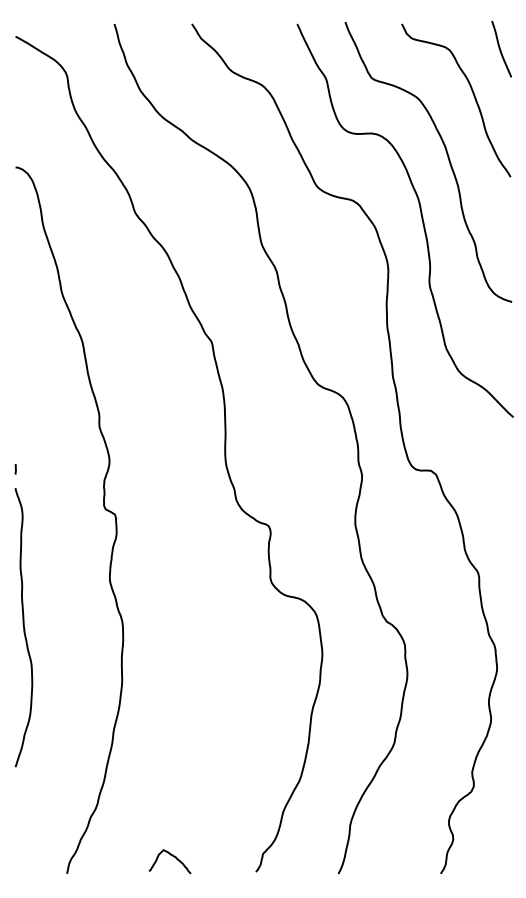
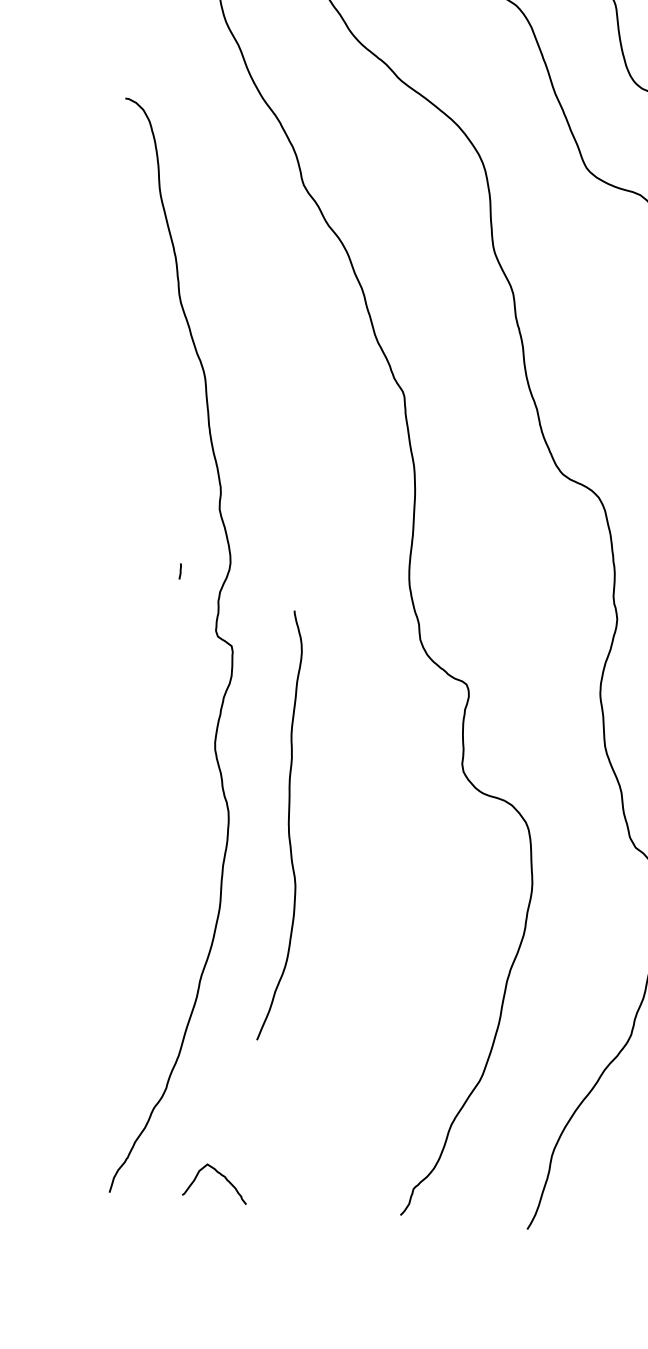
curve: (15, 469) -> (180, 571), moved
curve: (23, 627) -> (288, 826), moved
curve: (173, 857) -> (221, 1177), moved

